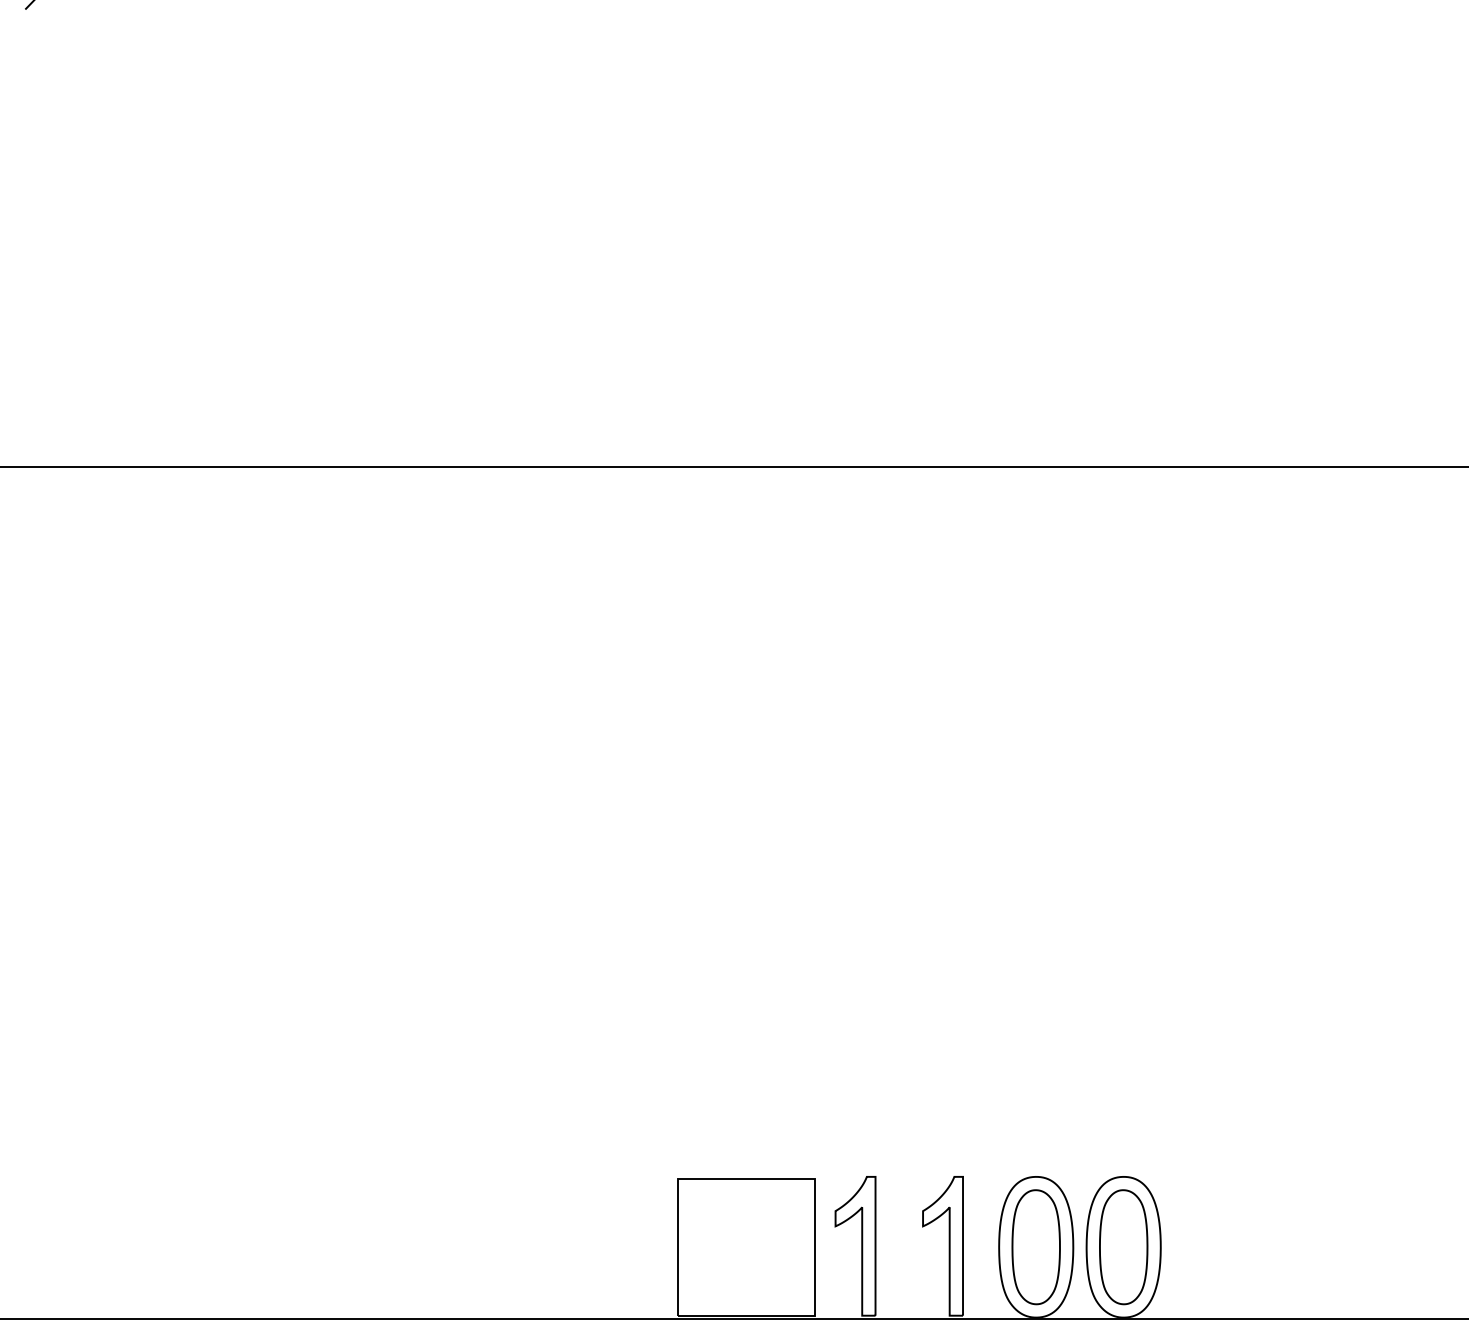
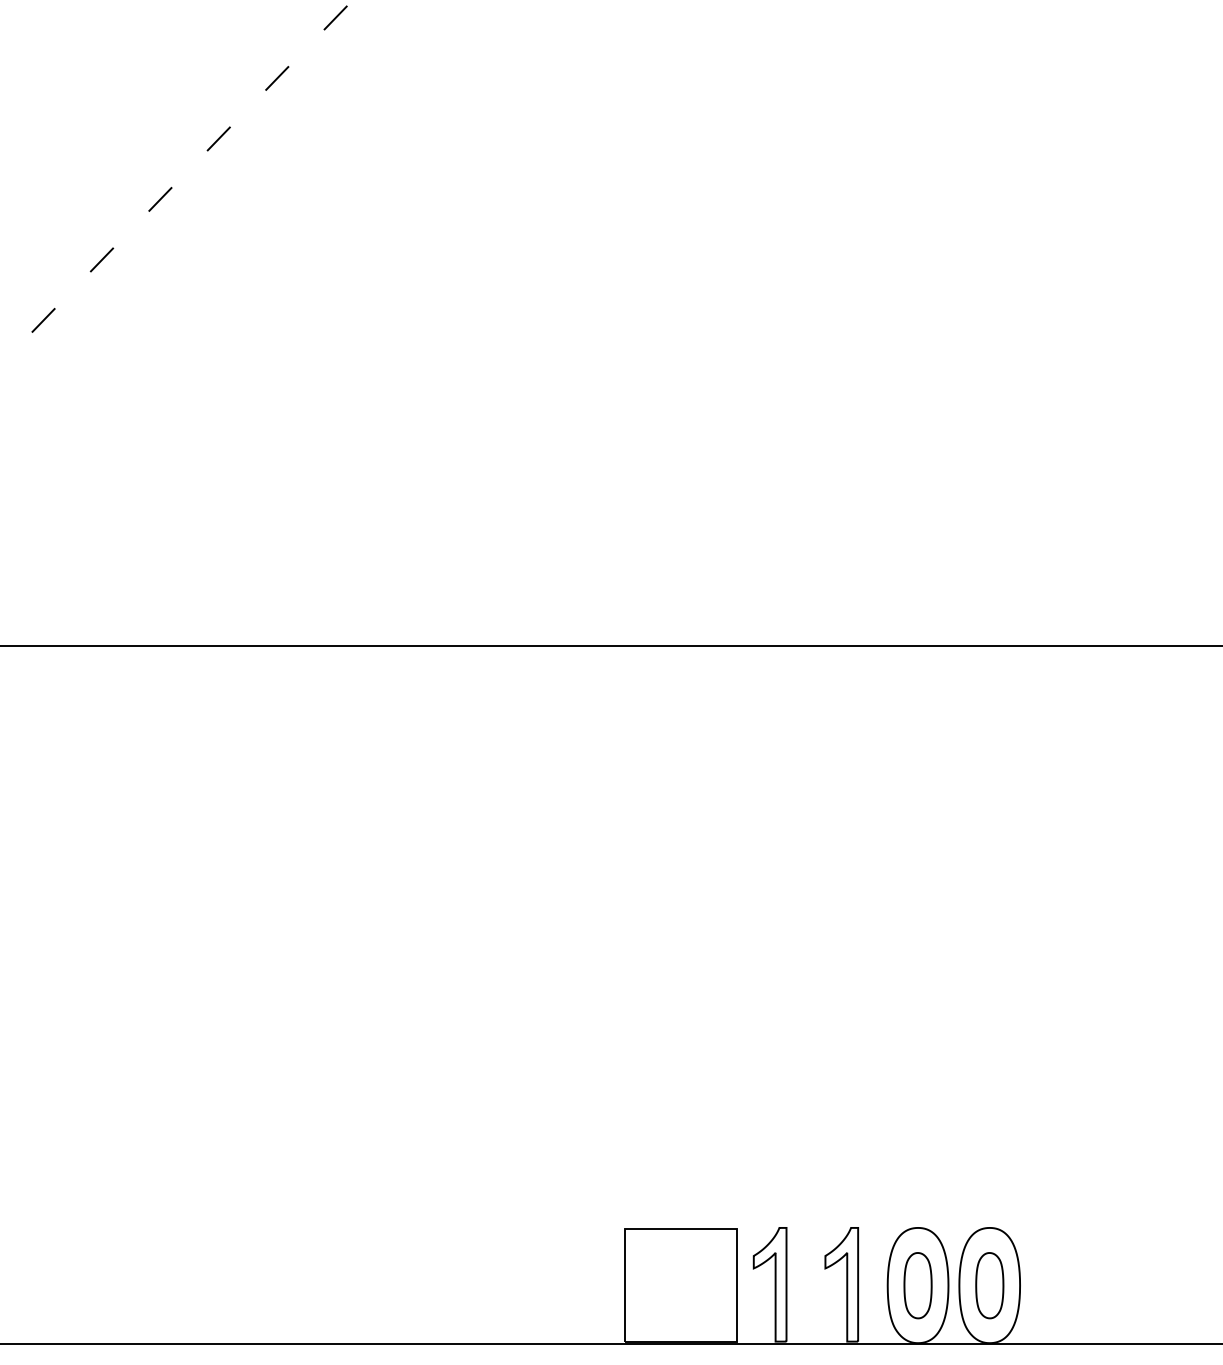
part: (1035, 1247) -> (917, 1285), size x0.7
part: (1123, 1247) -> (989, 1285), size x0.7

